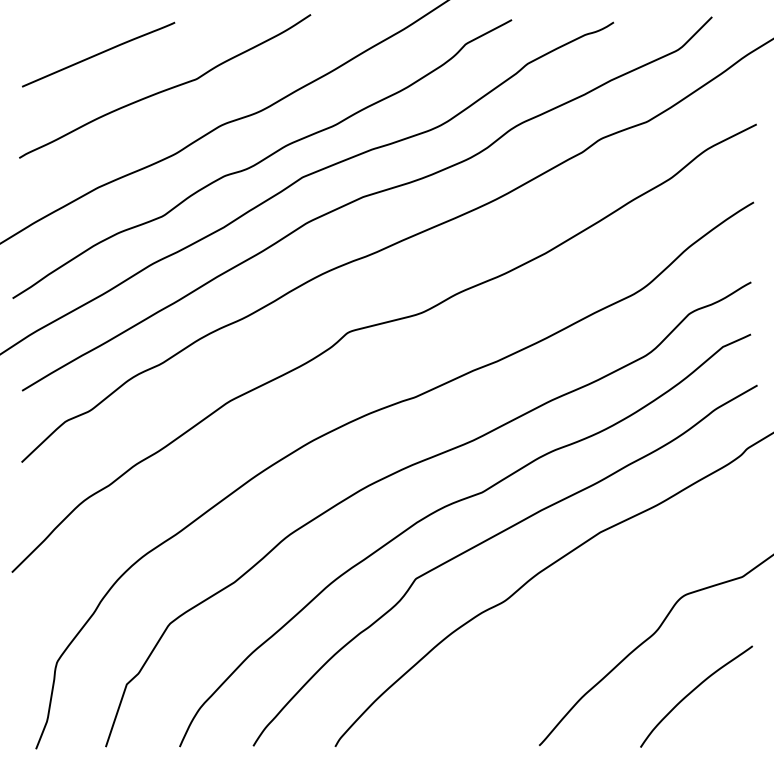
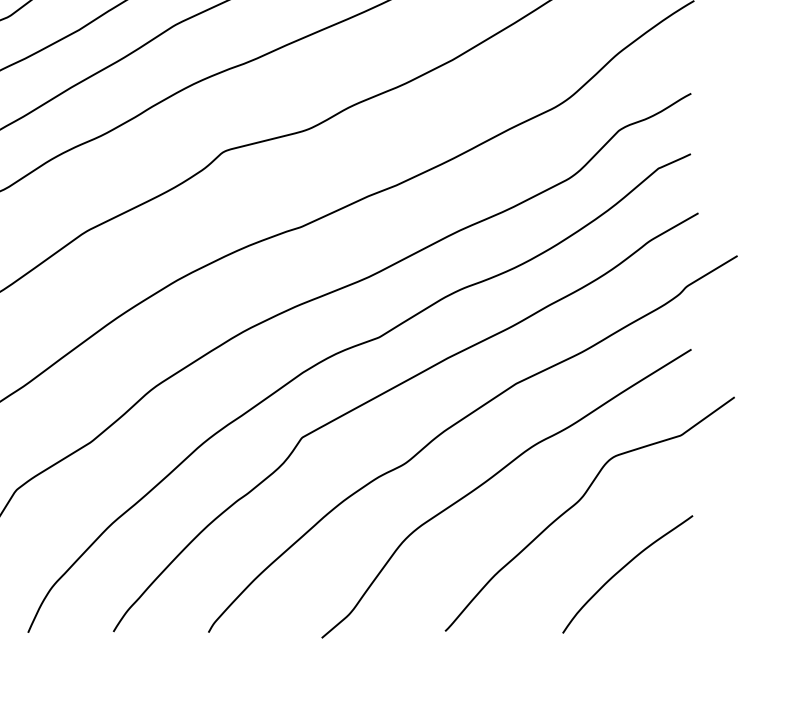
curve: (579, 614) -> (491, 479), added

